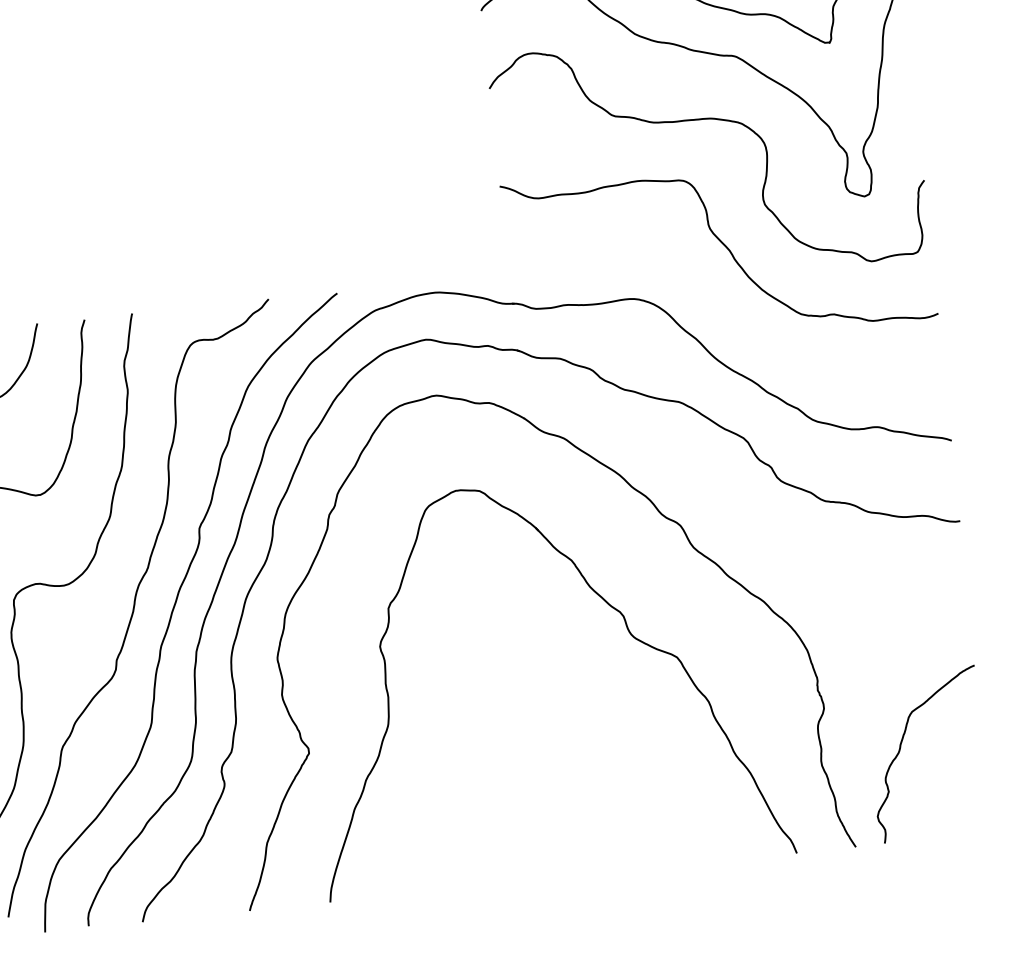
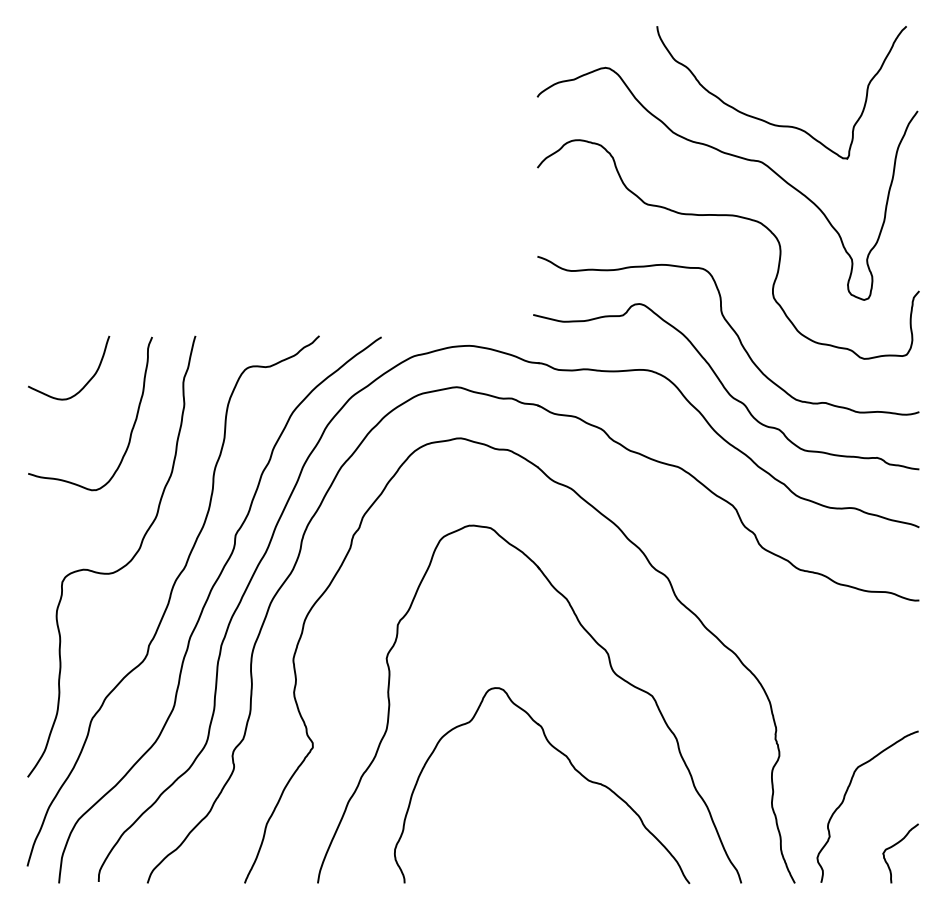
curve: (722, 308) -> (725, 387), added
part: (597, 745) -> (572, 767), added
curve: (961, 795) -> (894, 846), added

